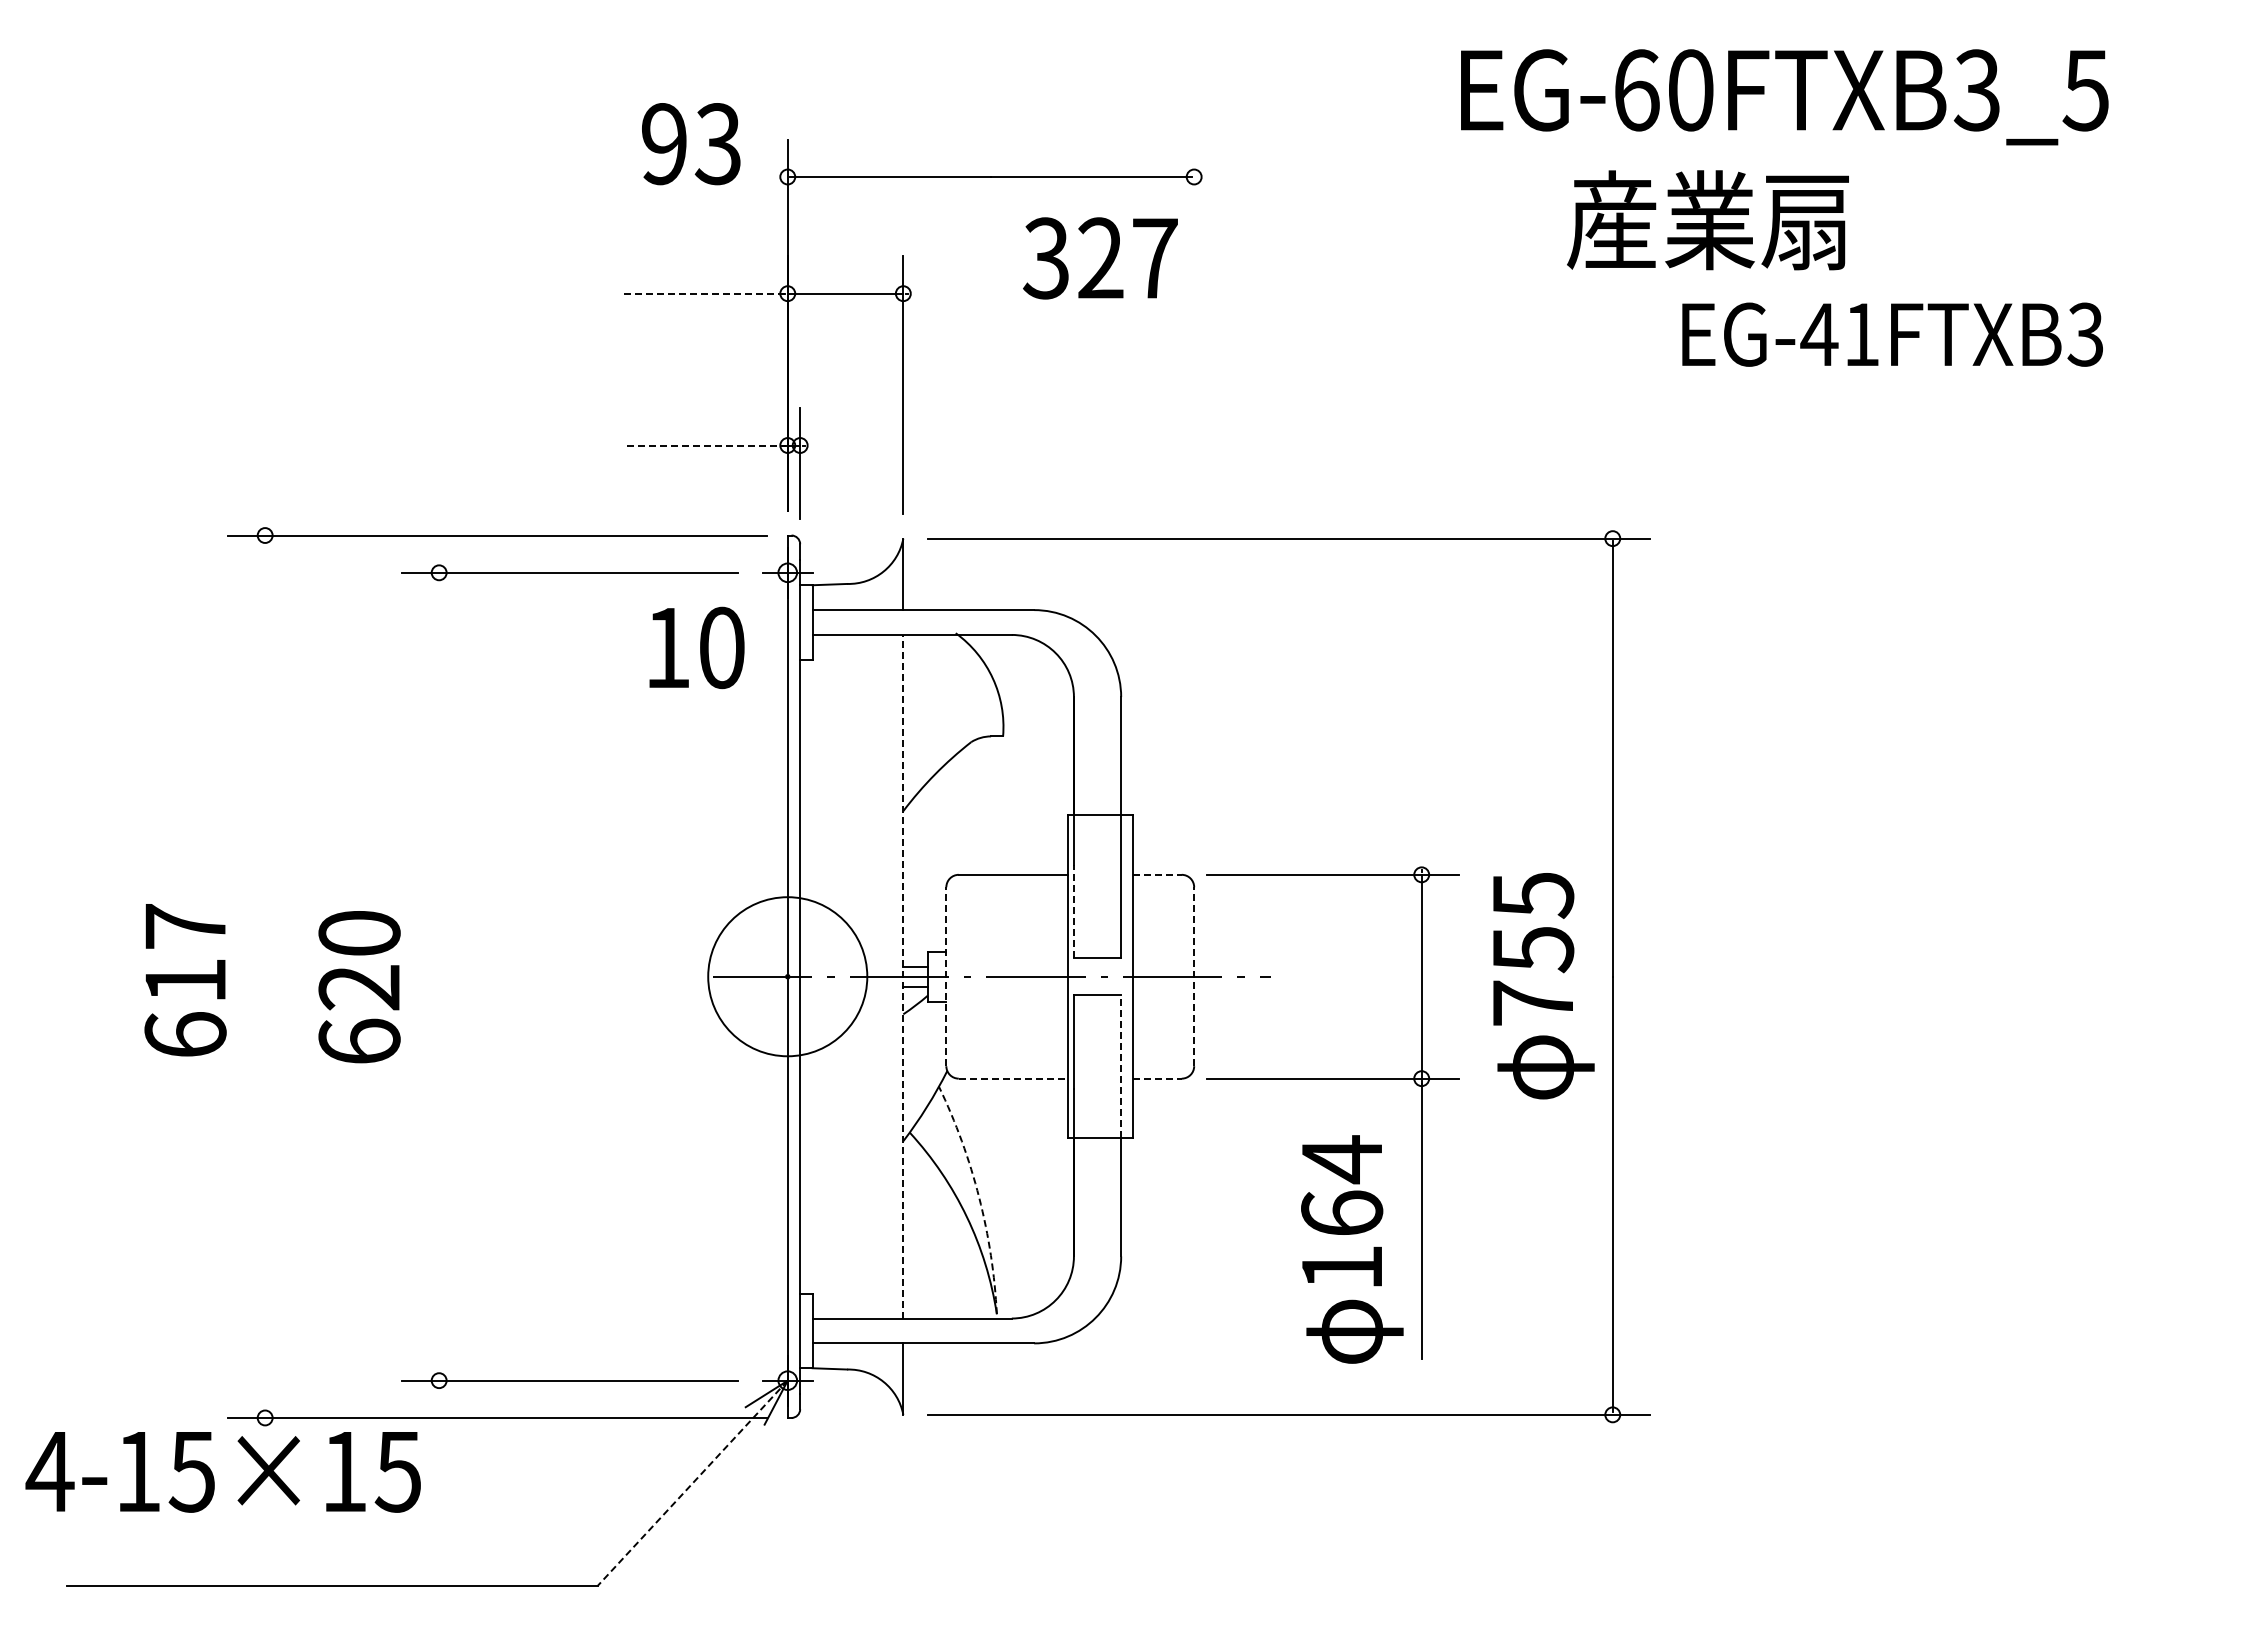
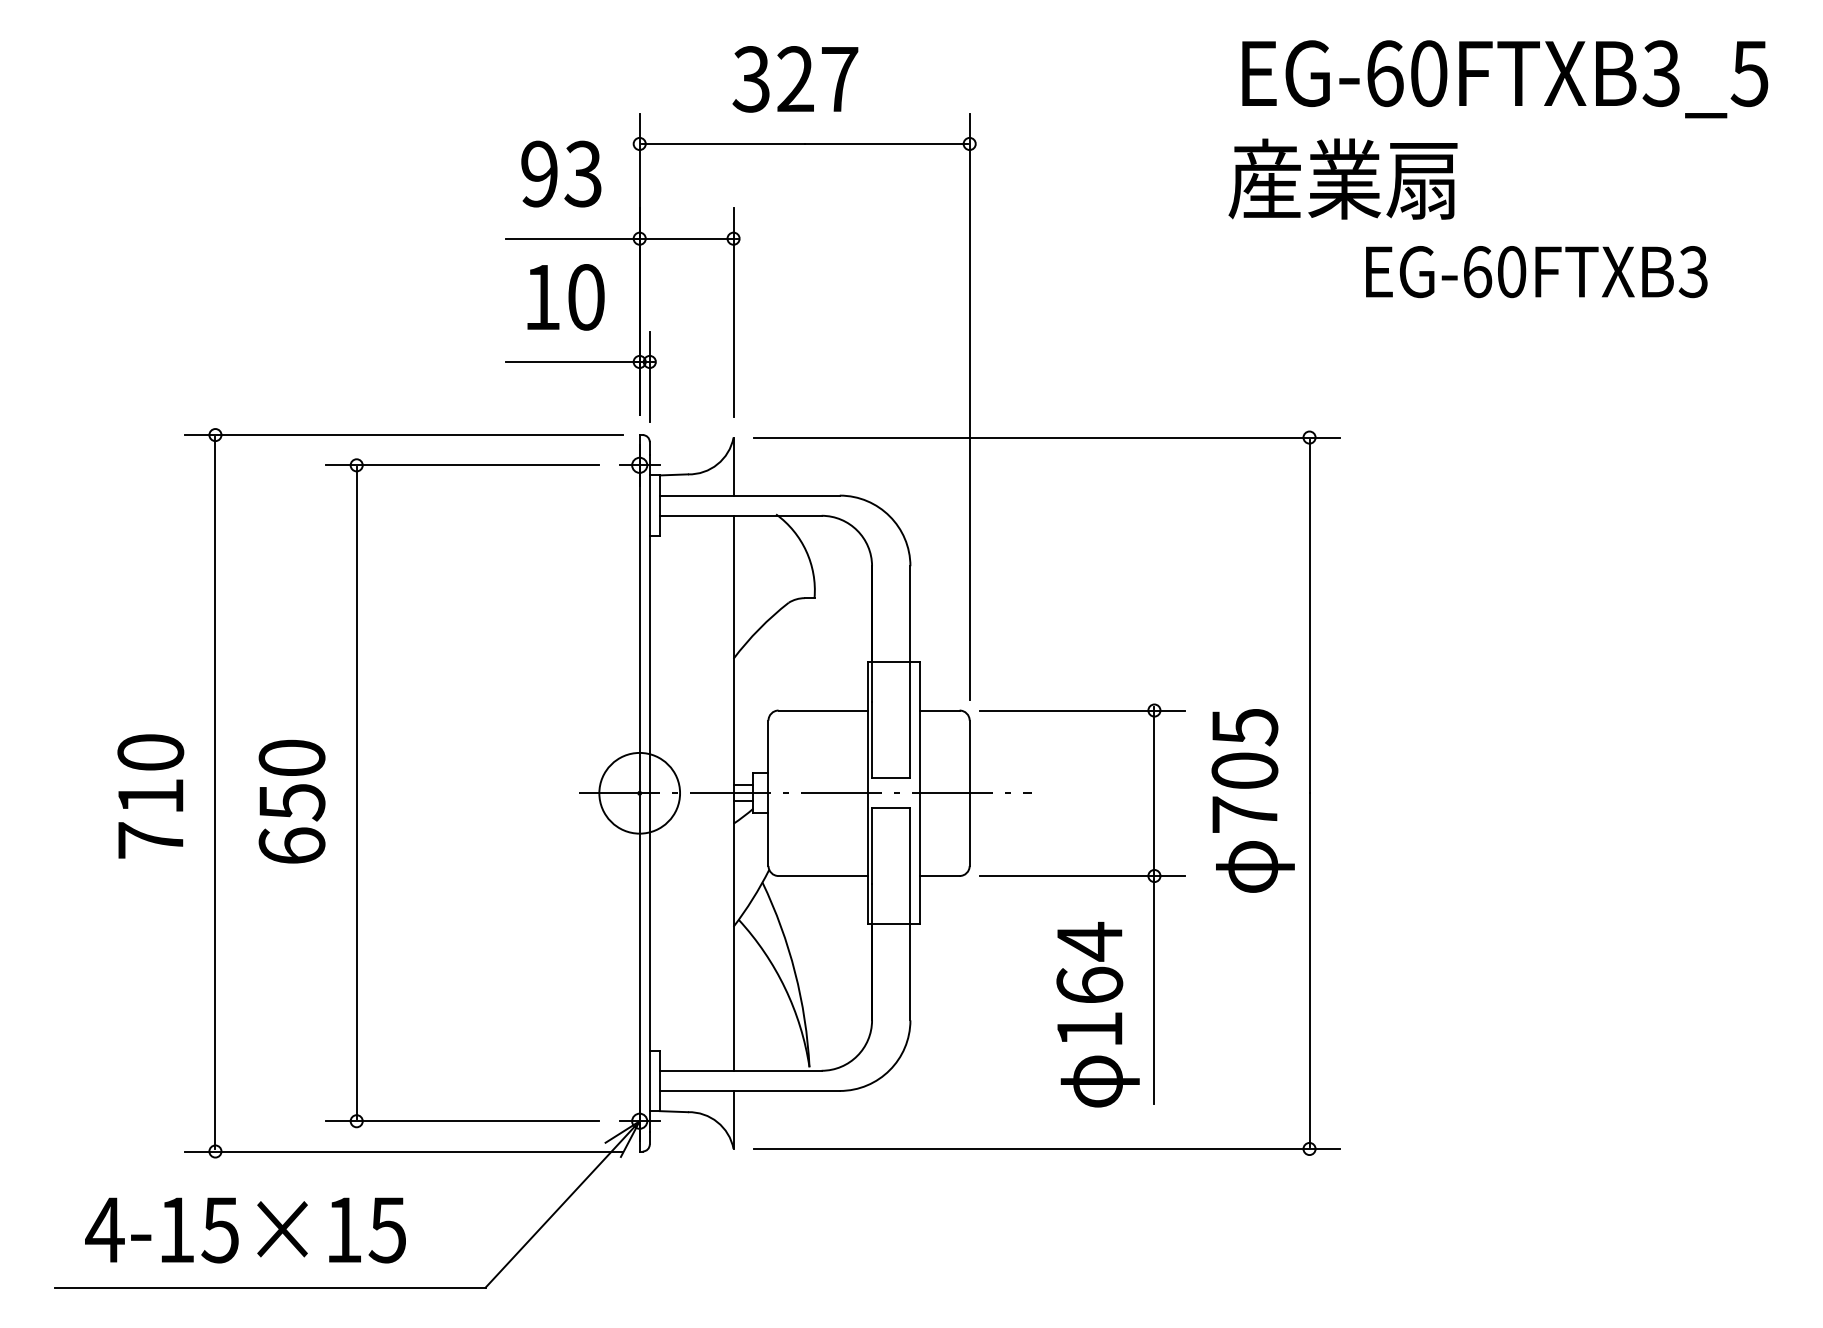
text: (1784, 97) -> (1504, 79), moved
text: (691, 144) -> (561, 174), moved
text: (1707, 220) -> (1342, 179), moved
text: (1100, 258) -> (795, 79), moved
line: (703, 293) -> (571, 238), dashed -> solid
text: (1839, 334) -> (1493, 271), EG-41FTXB3 -> EG-60FTXB3
line: (705, 445) -> (572, 361), dashed -> solid
line: (1194, 500) -> (969, 406), added
text: (696, 647) -> (565, 297), moved
line: (1157, 874) -> (939, 710), dashed -> solid
line: (1073, 911) -> (871, 740), dashed -> solid
text: (1533, 949) -> (1245, 771), 755 -> 705
line: (265, 976) -> (215, 793), added
line: (439, 976) -> (356, 793), added
circle: (787, 976) -> (639, 793), size x0.62
line: (903, 976) -> (733, 793), dashed -> solid
line: (946, 976) -> (768, 793), dashed -> solid
line: (1194, 976) -> (969, 793), dashed -> solid
text: (185, 980) -> (150, 796), 617 -> 710
text: (359, 988) -> (292, 802), 620 -> 650
line: (1121, 1066) -> (910, 866), dashed -> solid
line: (1013, 1078) -> (823, 875), dashed -> solid
line: (1157, 1078) -> (939, 875), dashed -> solid
arc: (979, 1197) -> (795, 972), dashed -> solid
text: (222, 1472) -> (244, 1230), moved
line: (692, 1483) -> (562, 1204), dashed -> solid

